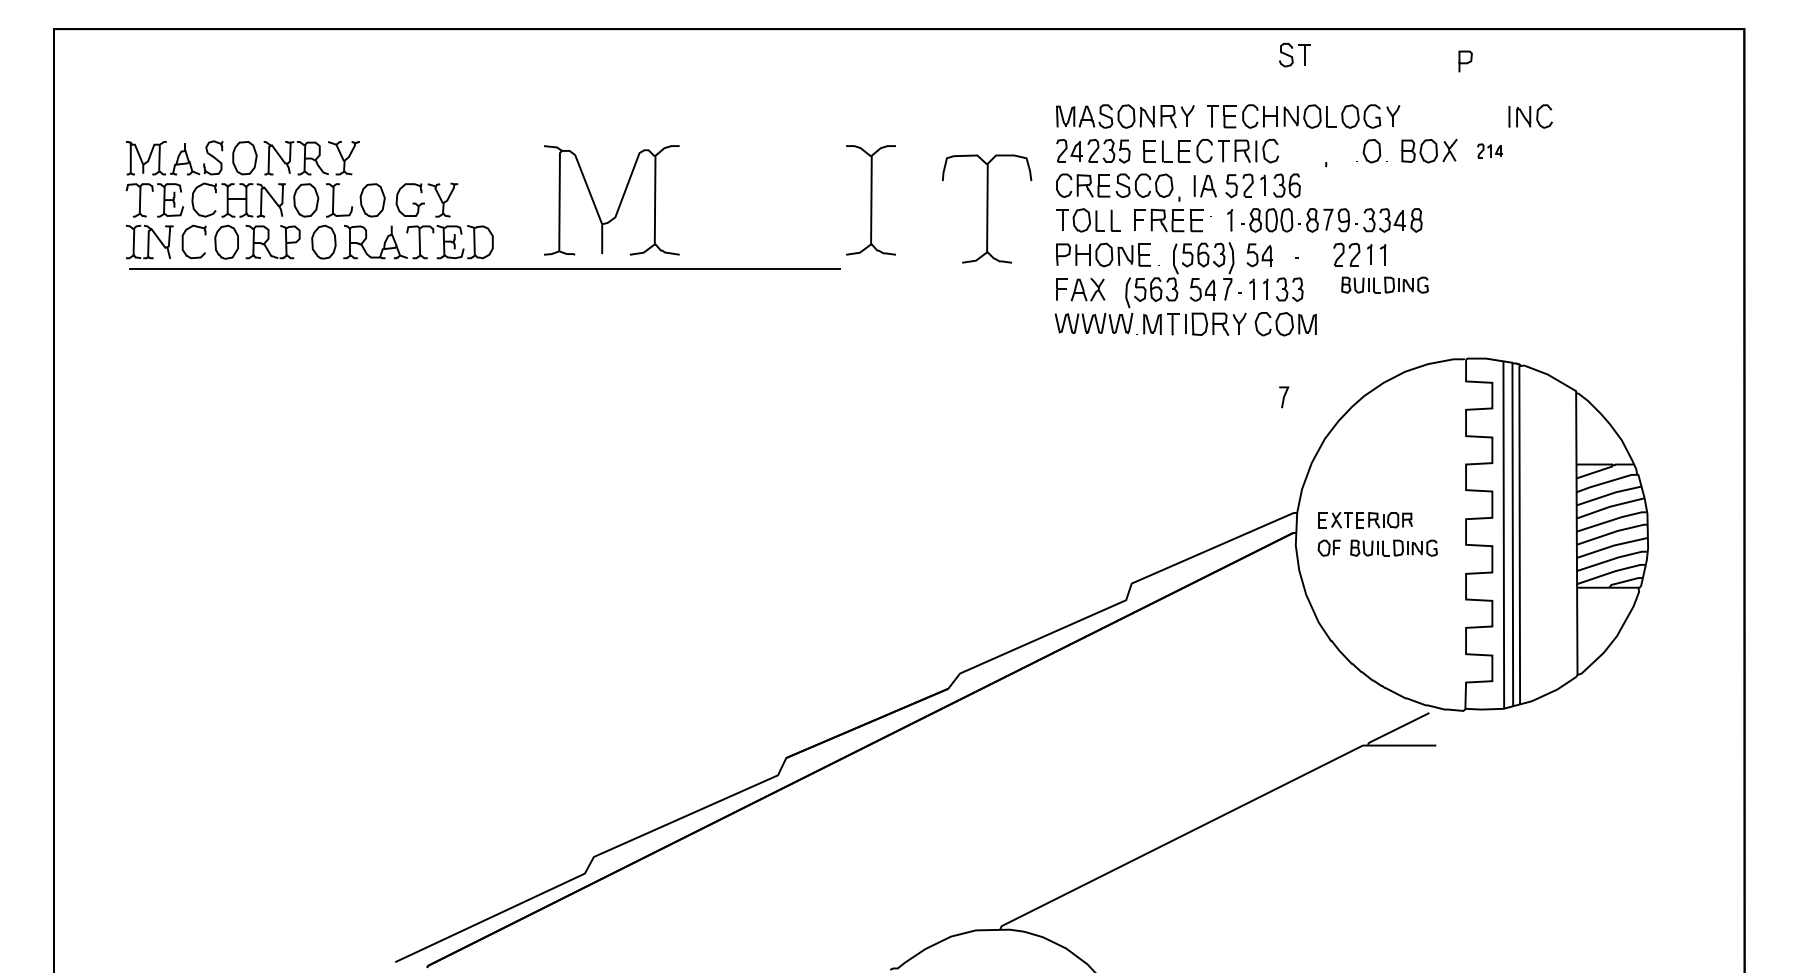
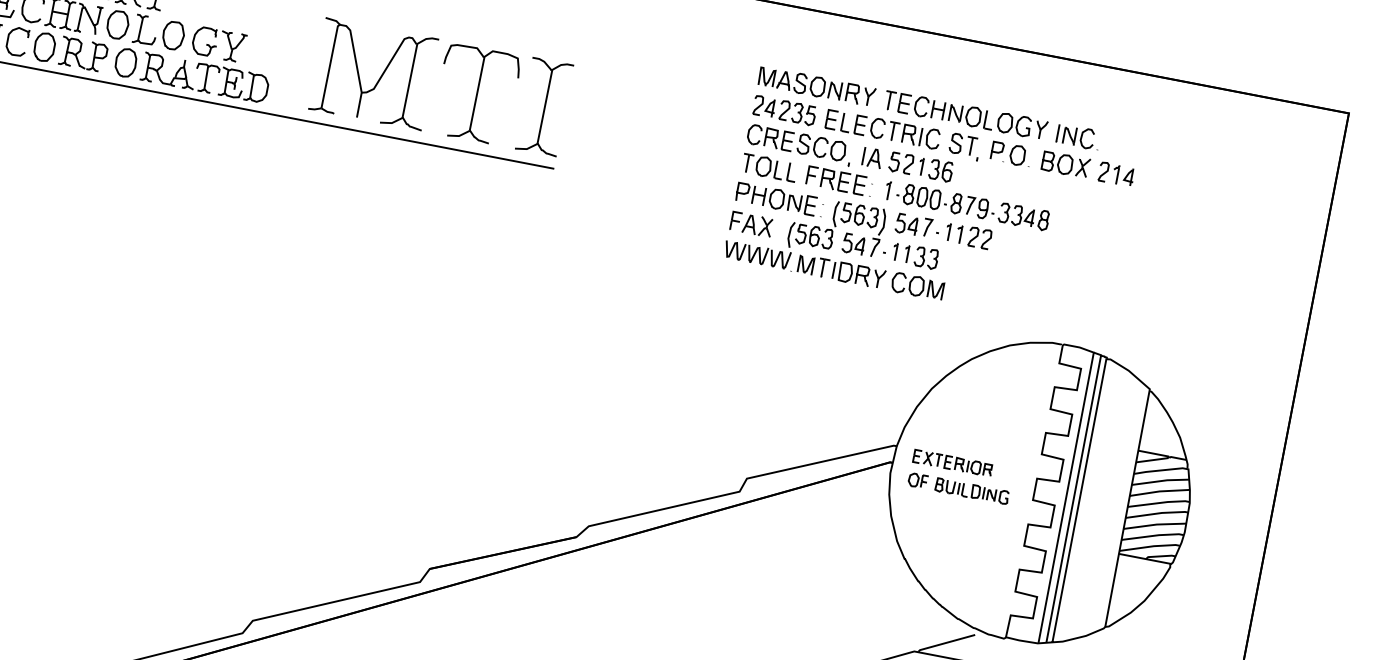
part: (1294, 55) -> (962, 145), moved
curve: (1465, 62) -> (997, 151), moved
part: (1530, 116) -> (1075, 136), moved
part: (1489, 150) -> (1116, 173), size x1.67
part: (870, 200) -> (544, 107), moved
part: (987, 208) -> (477, 94), moved
part: (1376, 254) -> (953, 232), moved
part: (1384, 284) -> (1006, 269), removed
line: (1284, 397) -> (927, 227), moved

